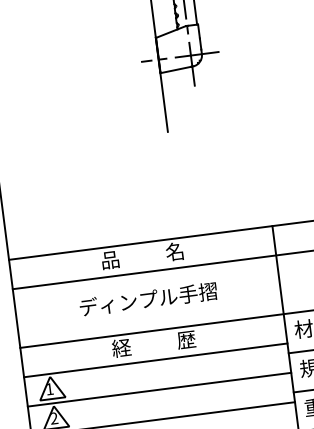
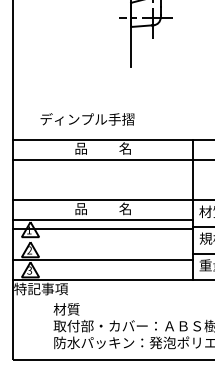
text: (148, 299) -> (87, 119), moved
text: (152, 343) -> (102, 208), 経          歴 -> 品          名
line: (158, 390) -> (102, 229), moved

